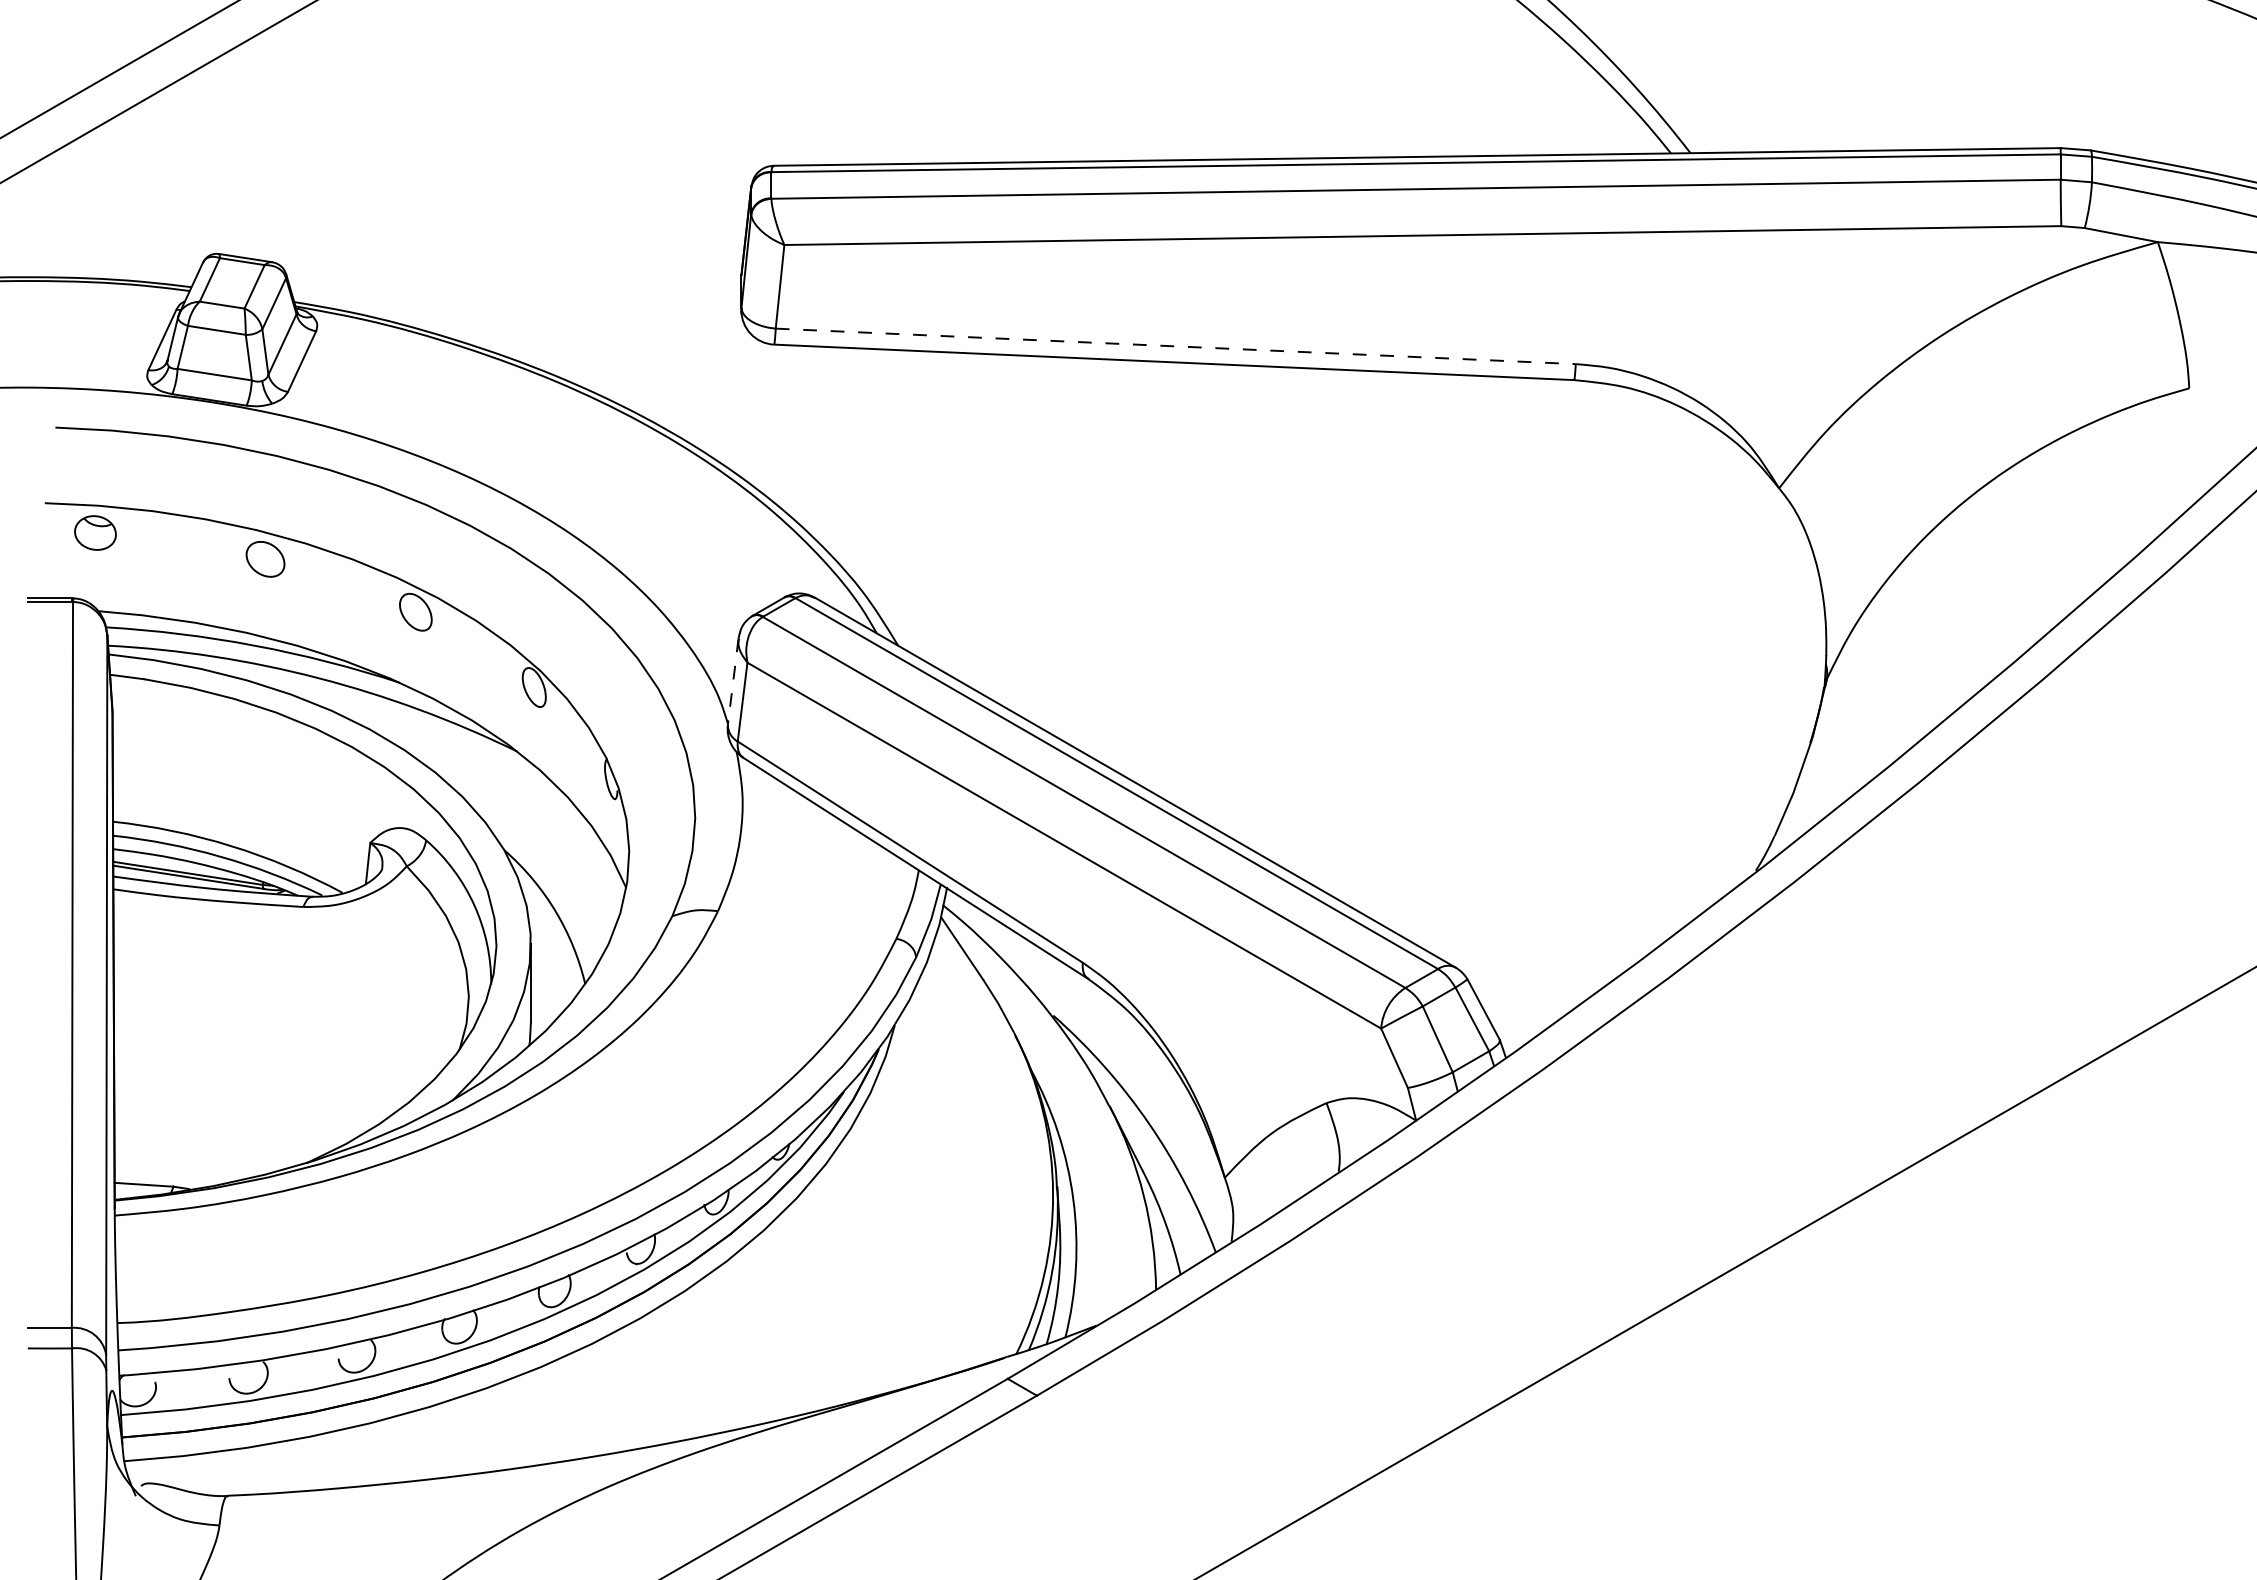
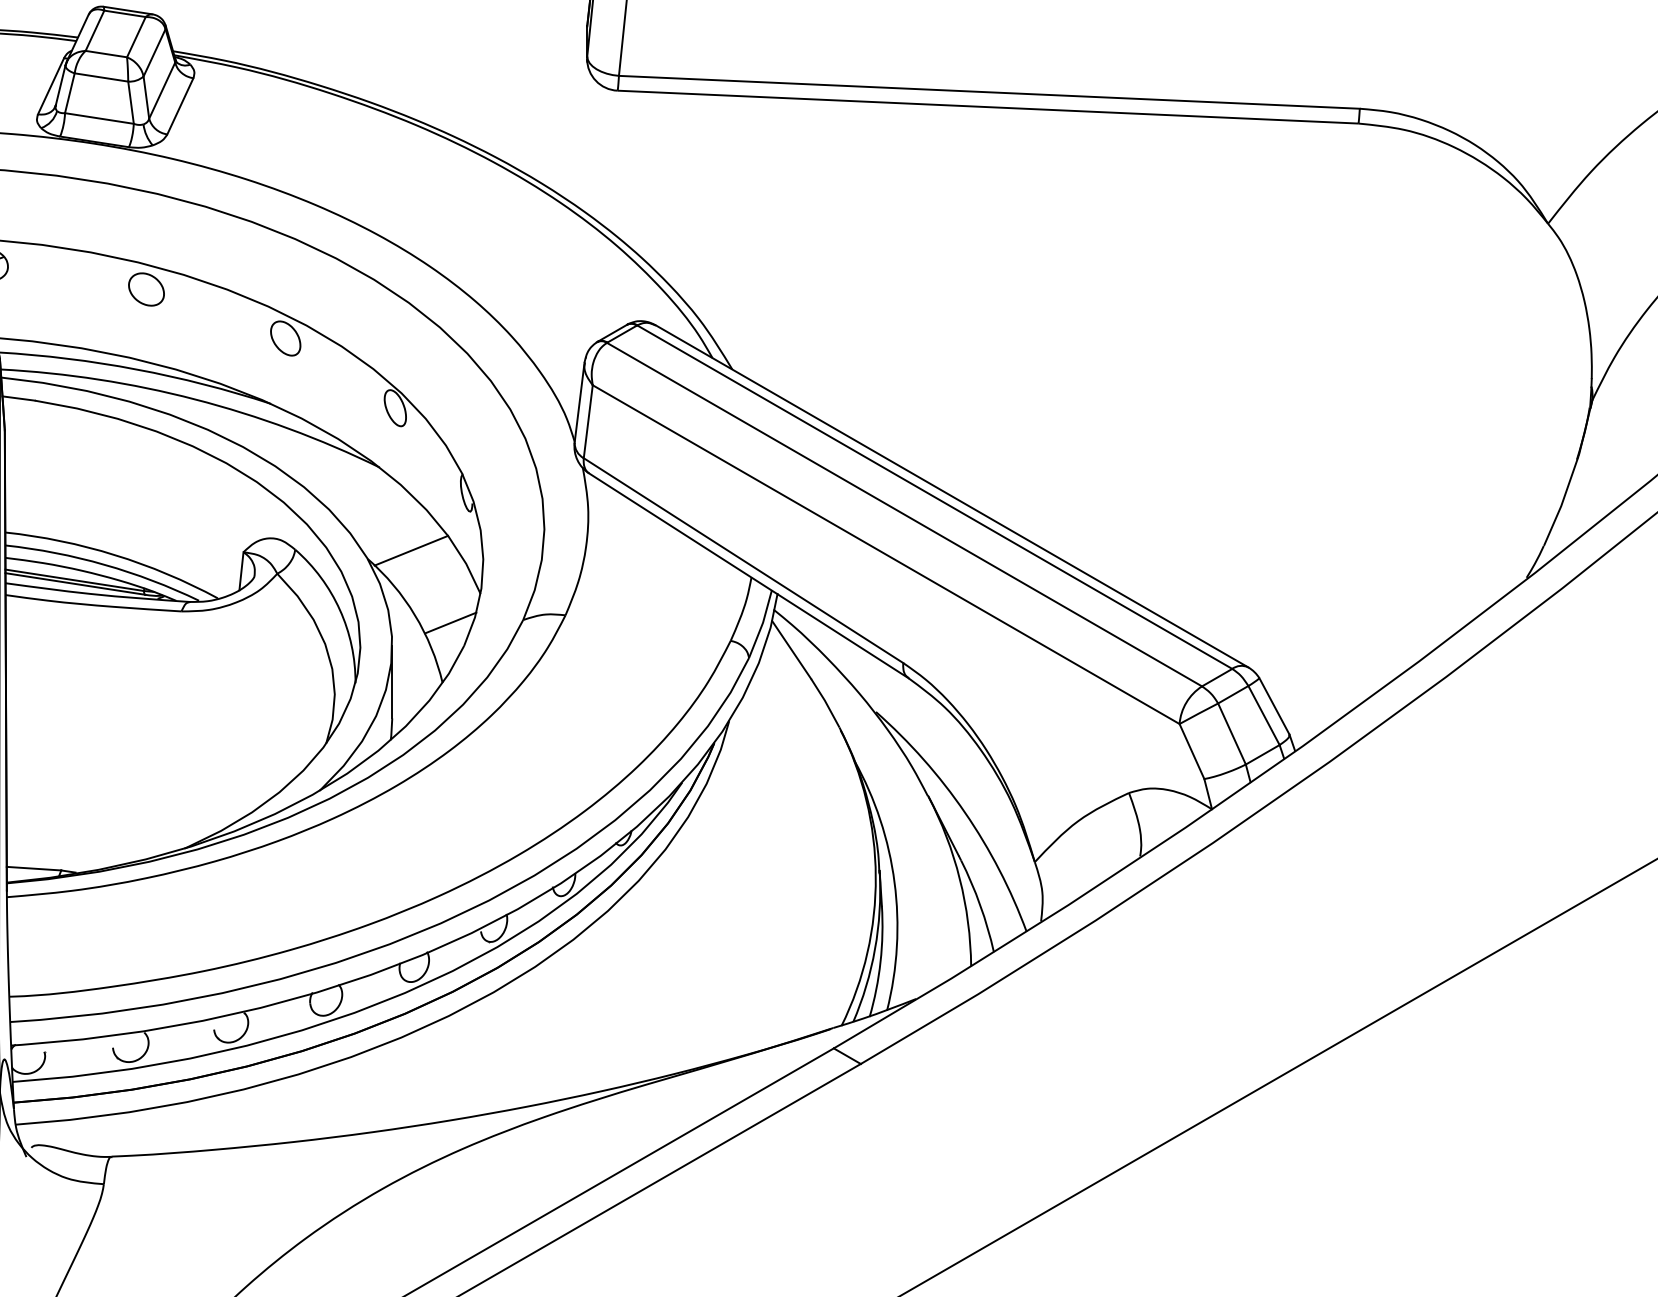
line: (1176, 346) -> (990, 92), dashed -> solid
line: (733, 682) -> (579, 403), dashed -> solid
line: (551, 841) -> (411, 550), added
line: (593, 919) -> (450, 623), added

